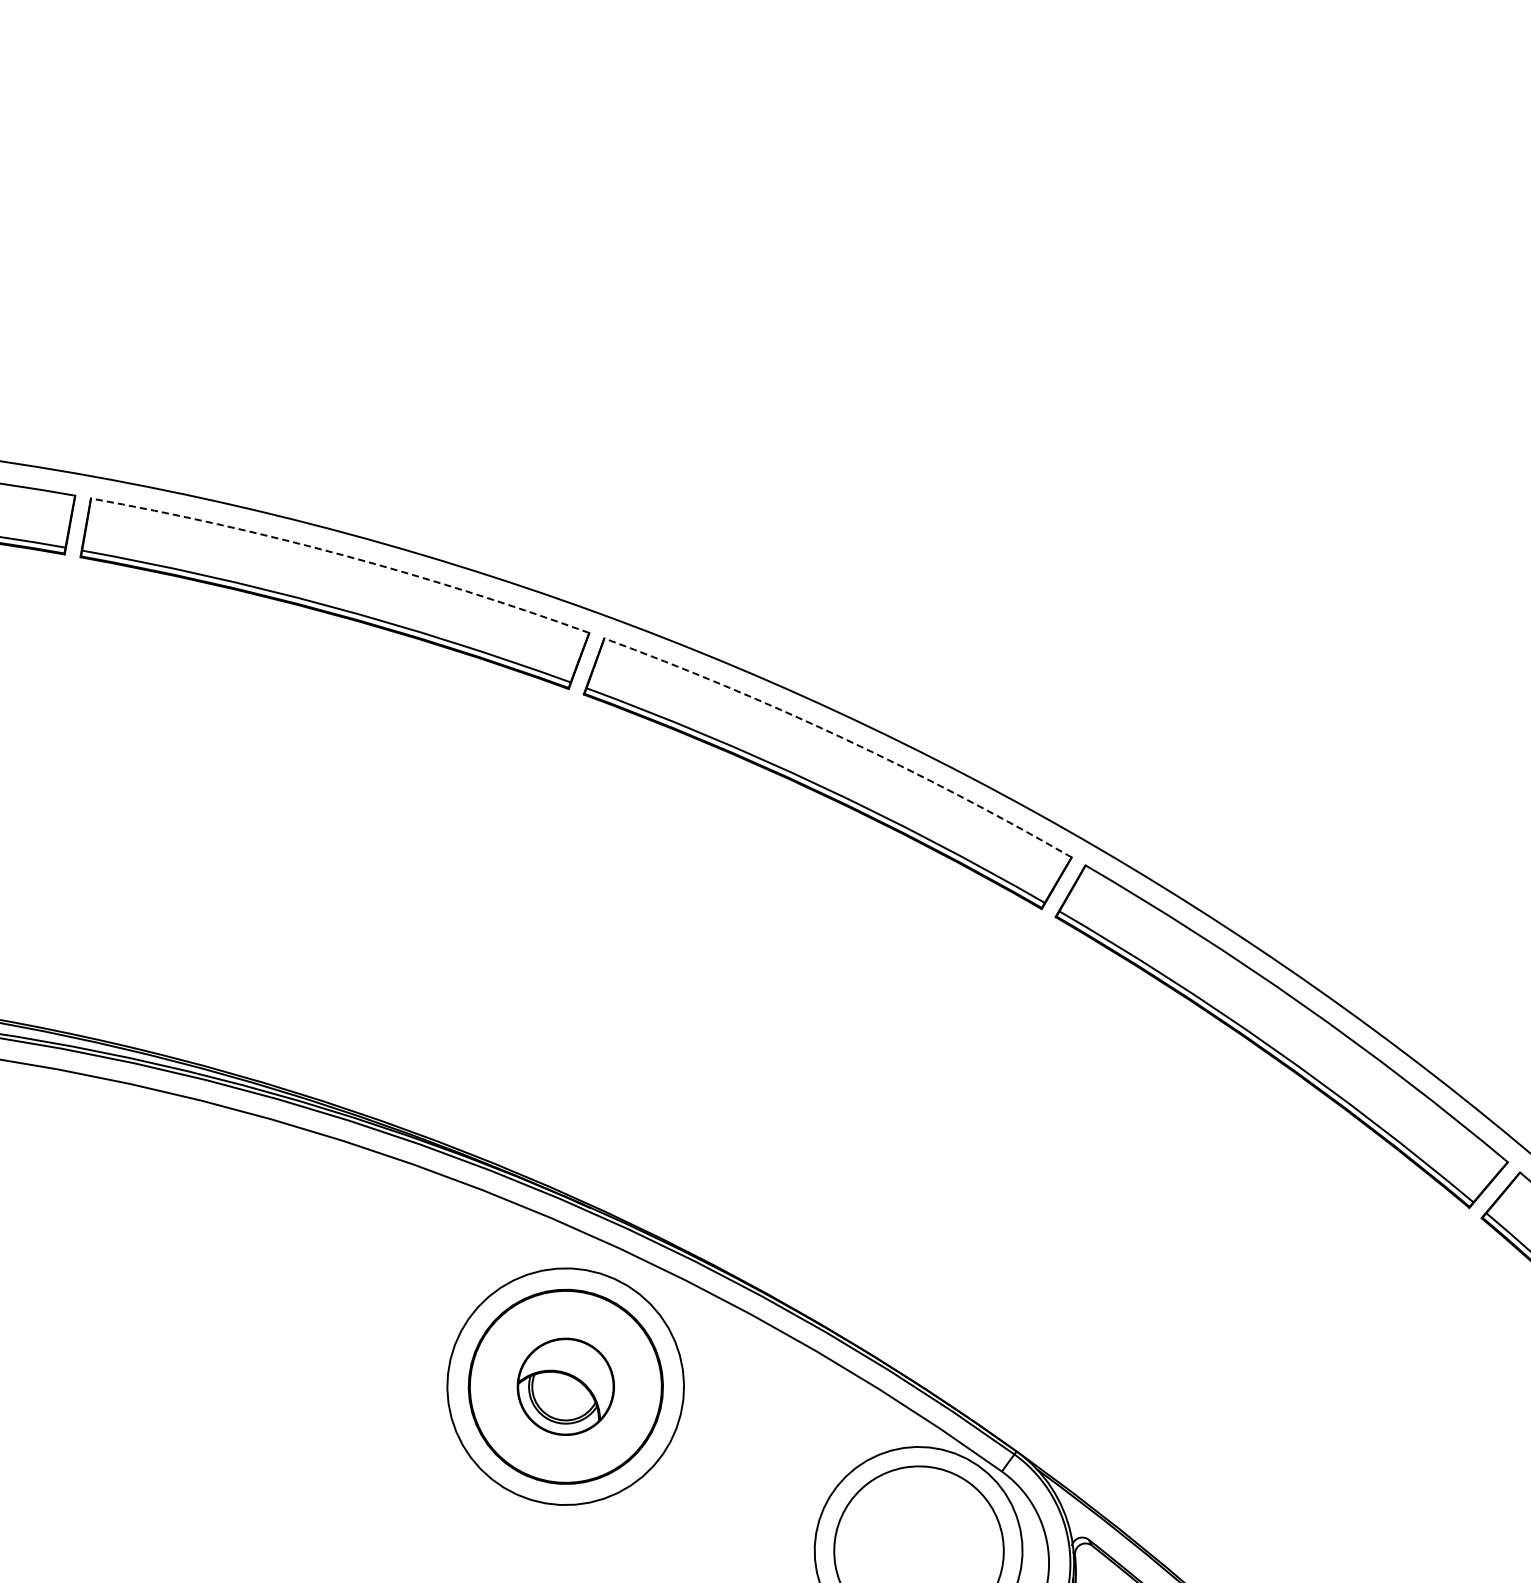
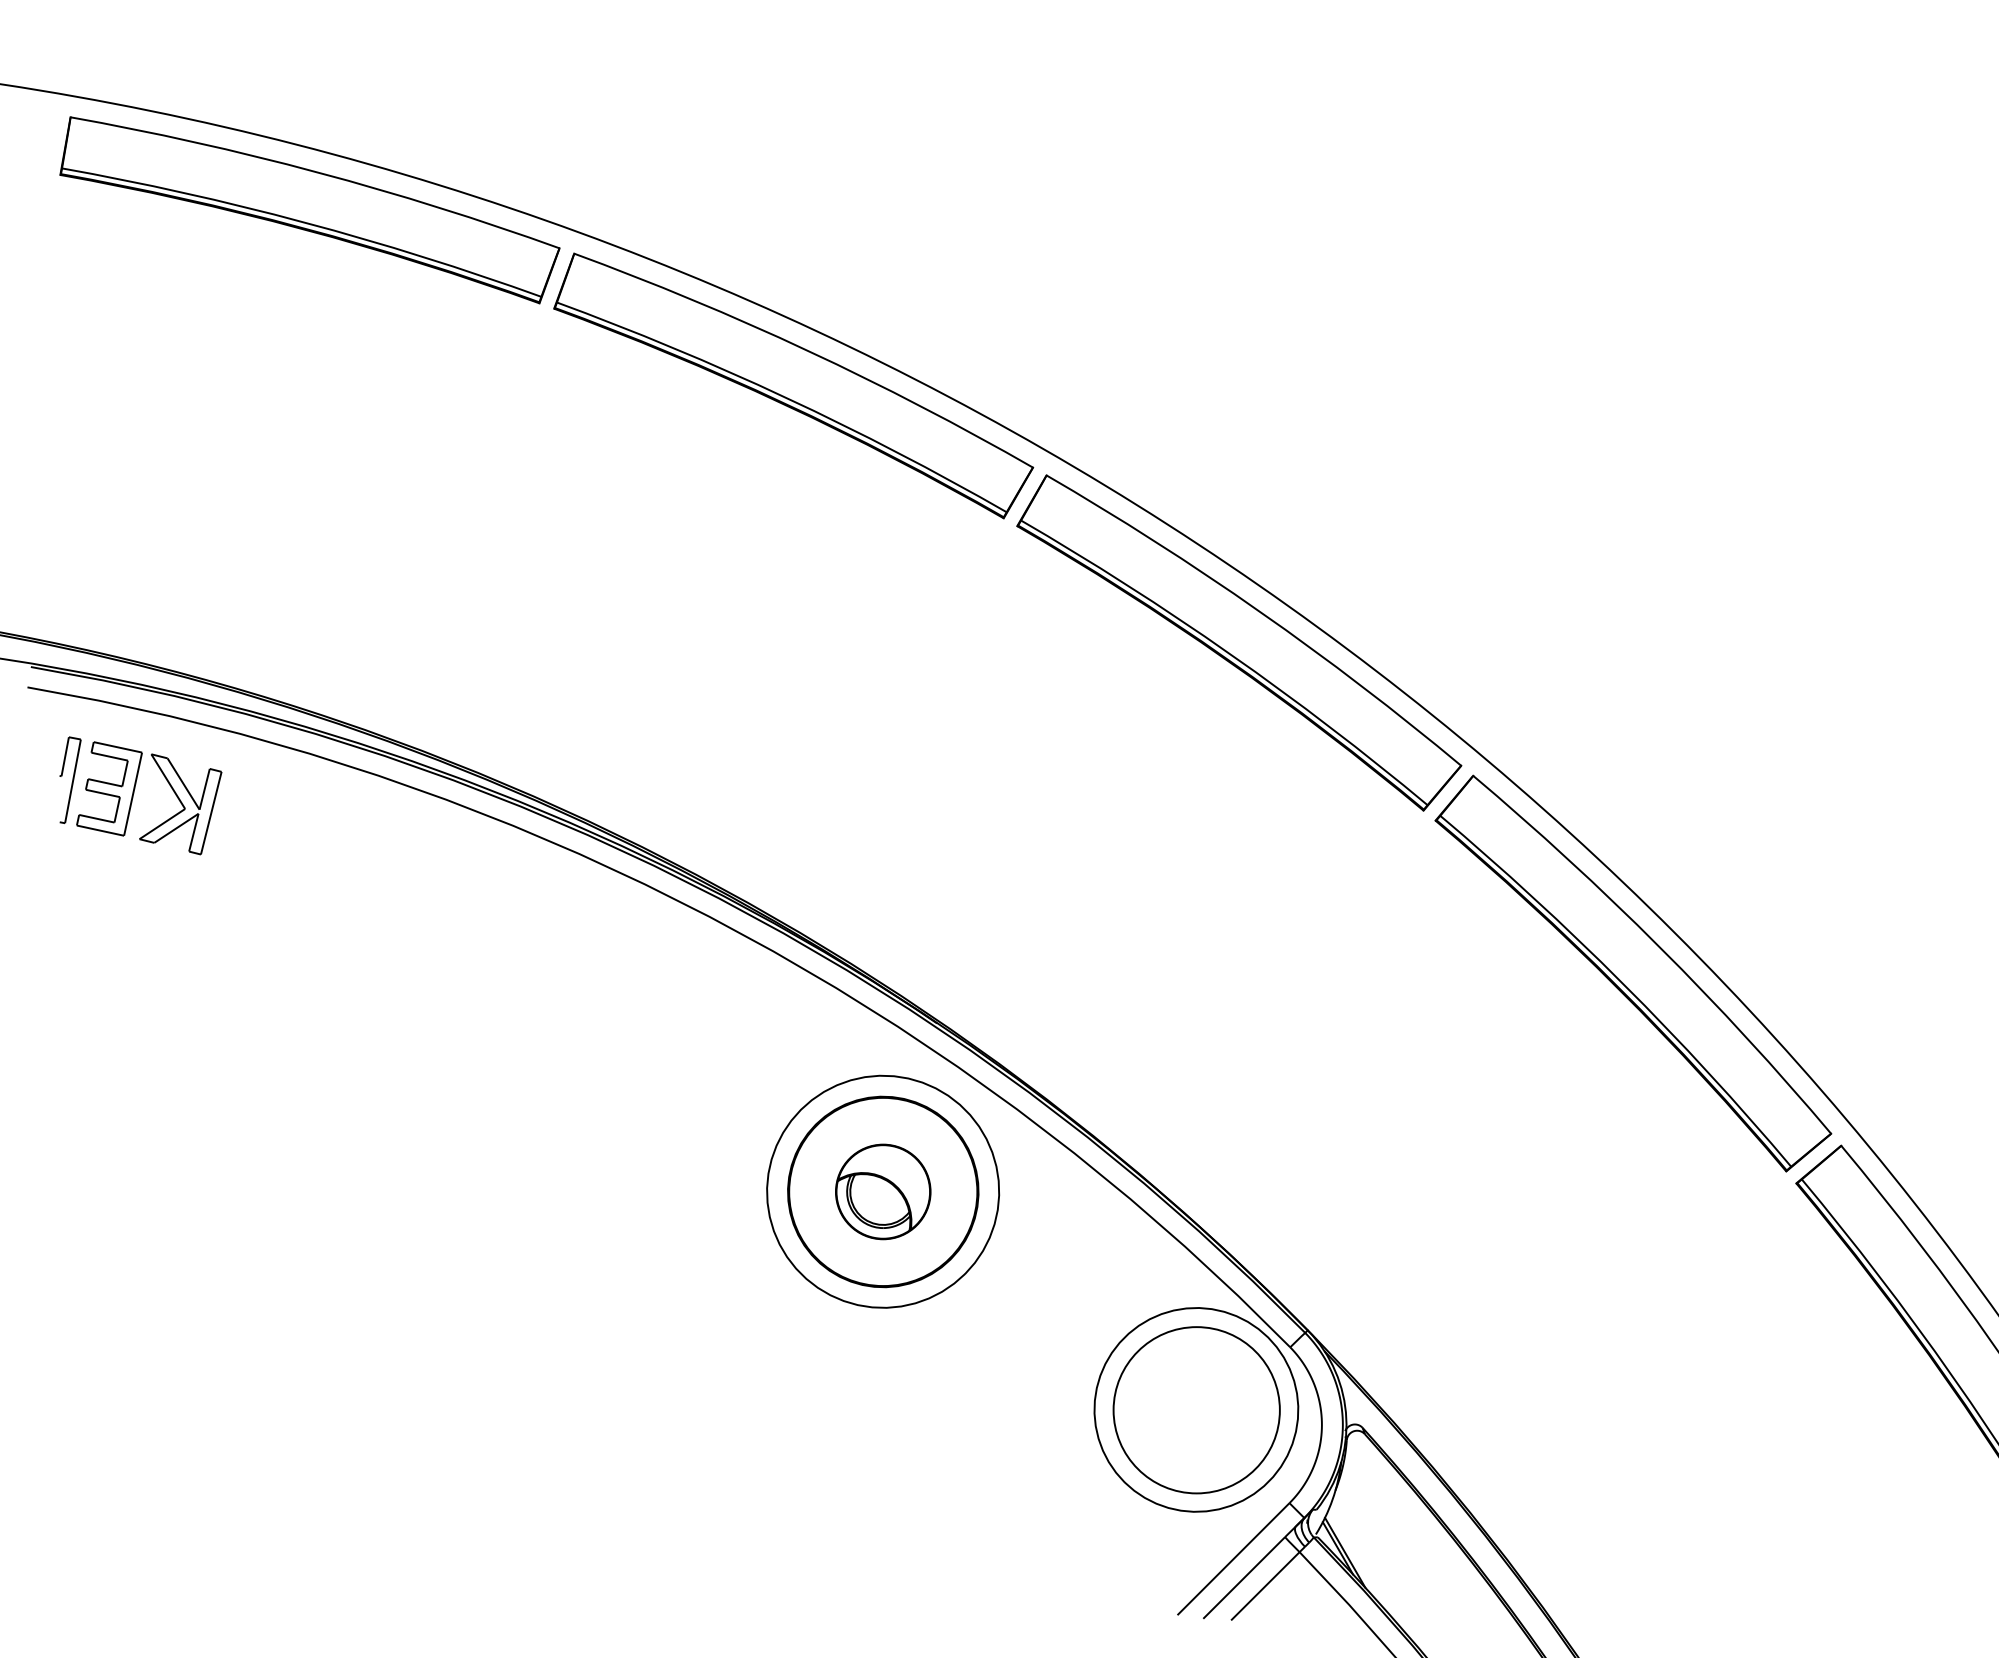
arc: (343, 554) -> (808, 350), dashed -> solid
arc: (843, 737) -> (1260, 611), dashed -> solid

